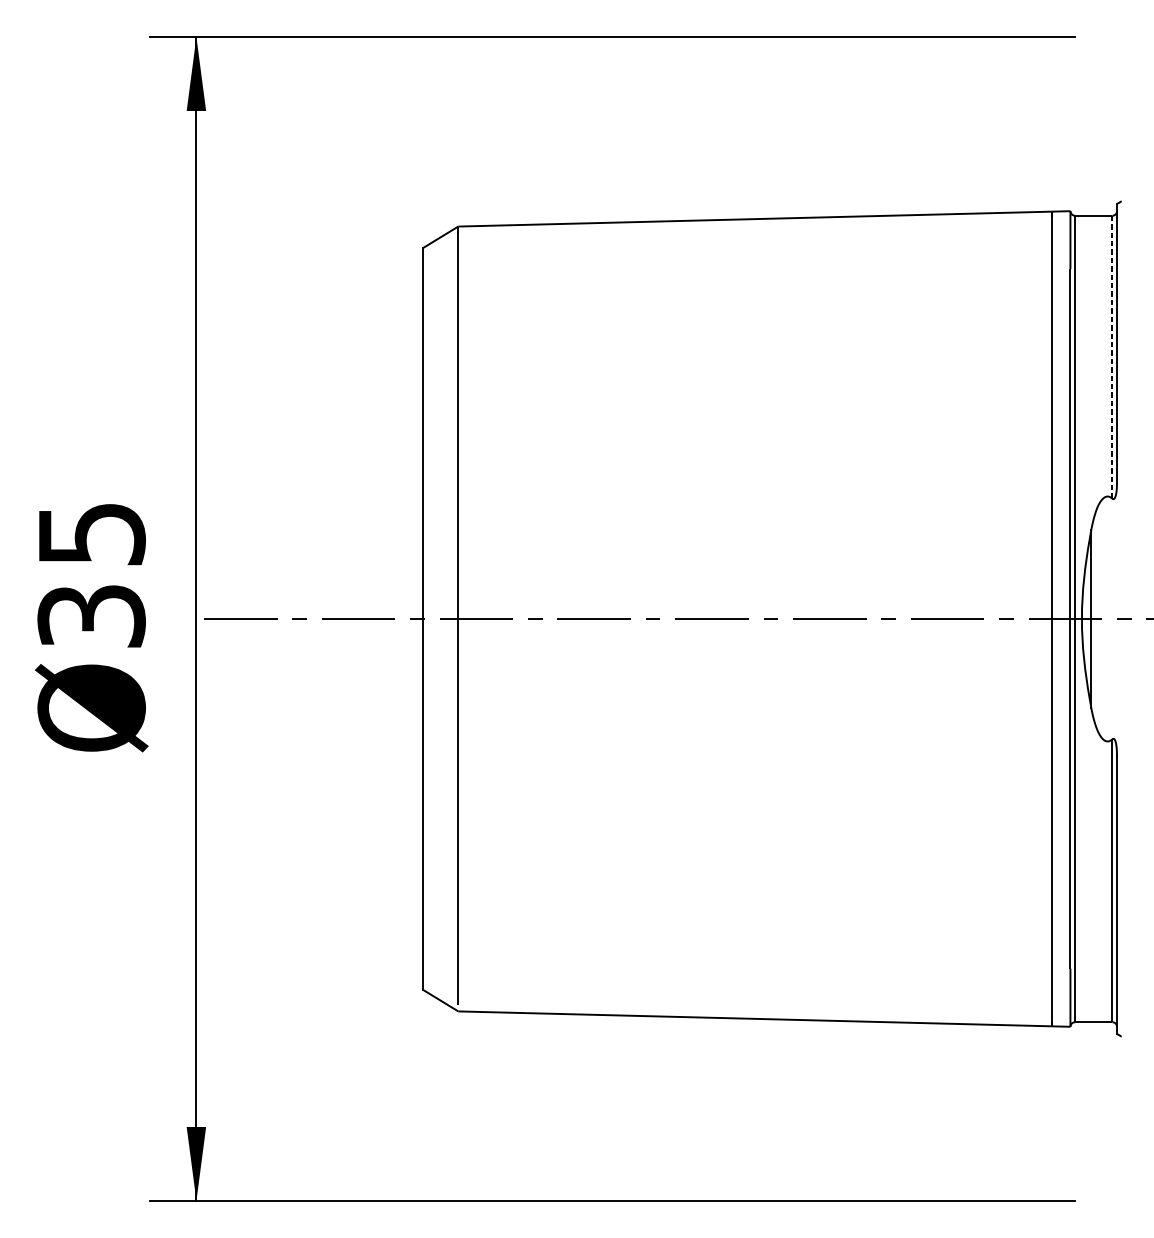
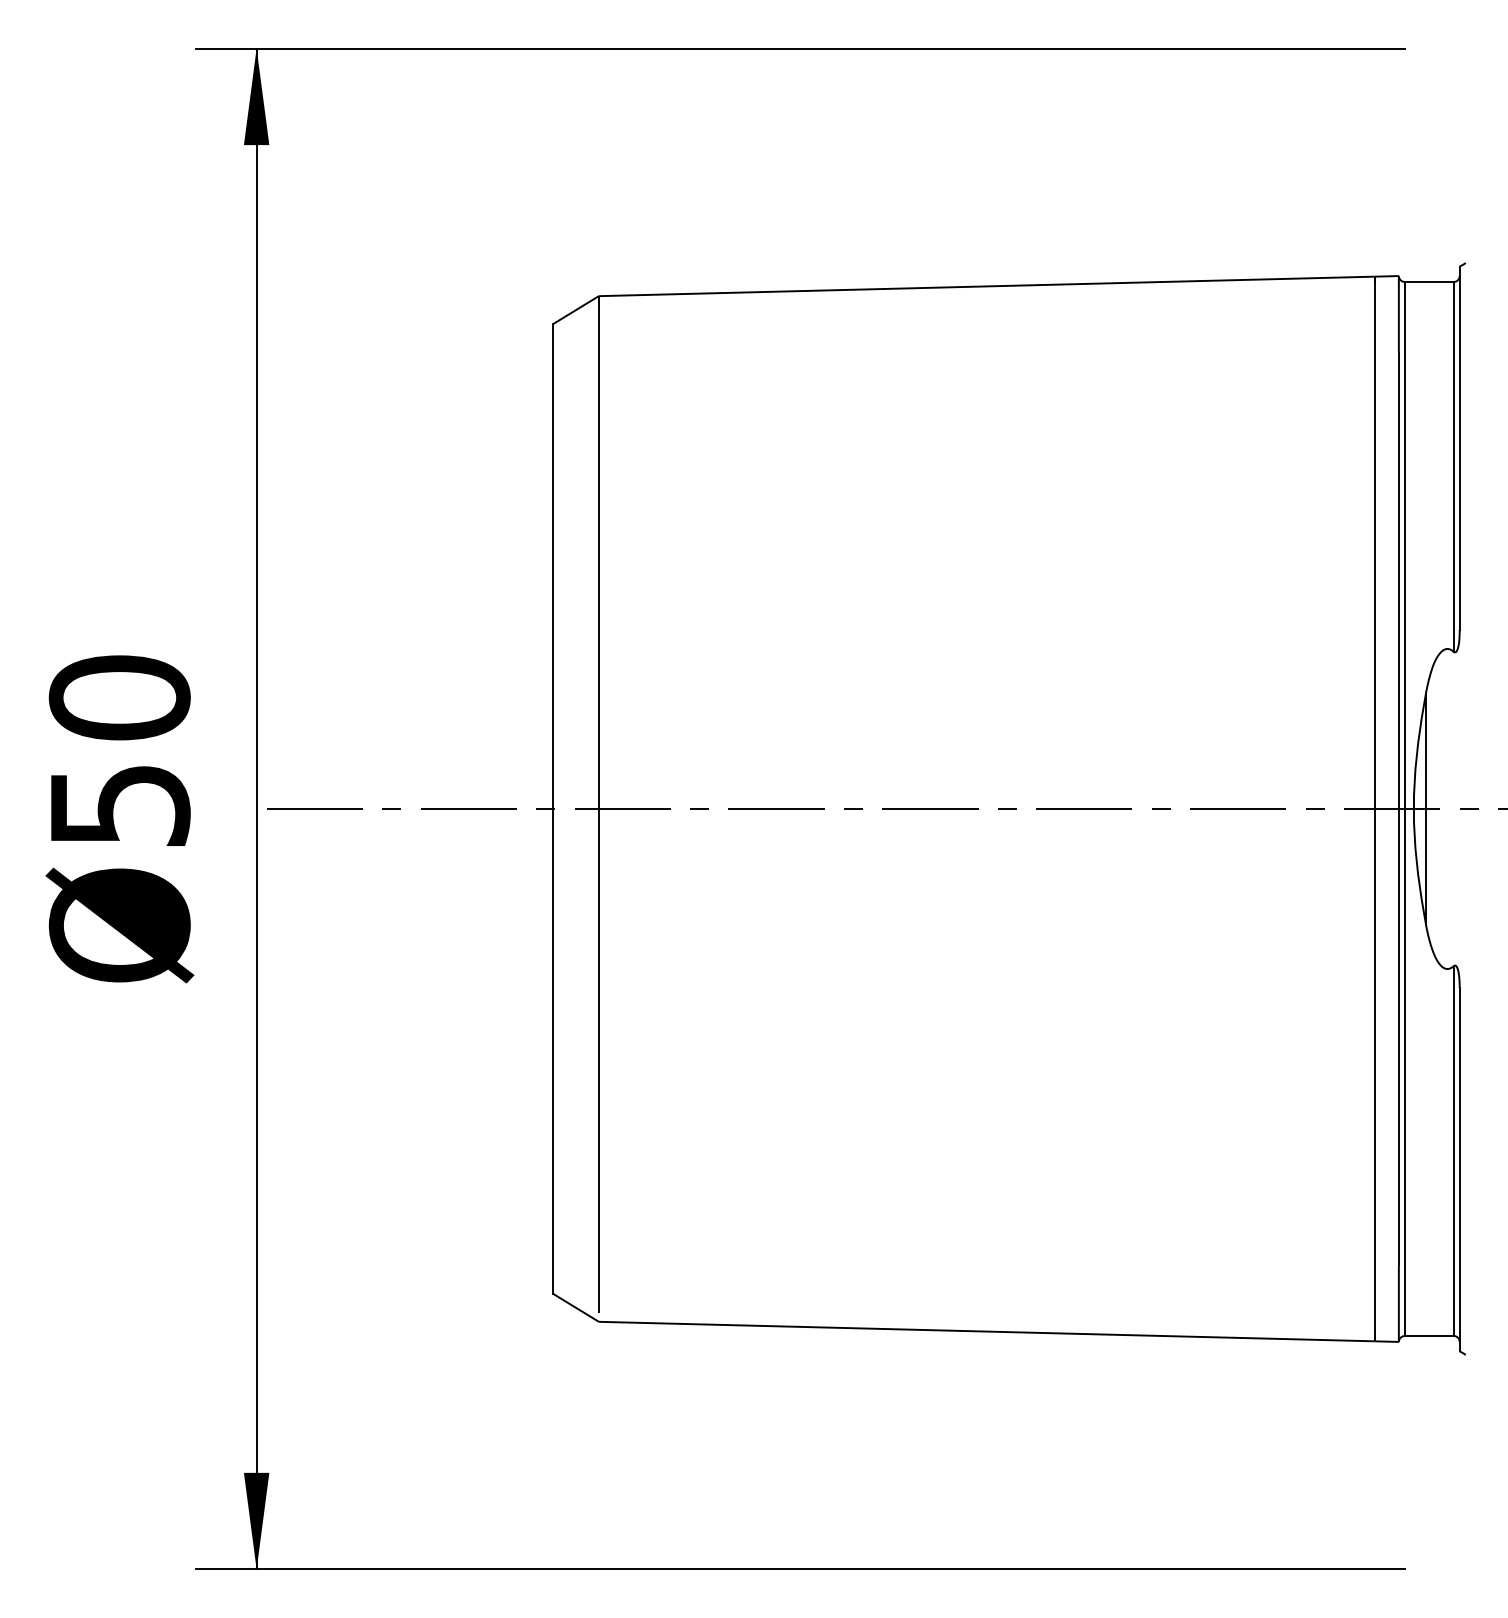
line: (1112, 356) -> (1453, 466), dashed -> solid
text: (91, 574) -> (119, 750), Ø35 -> Ø50

